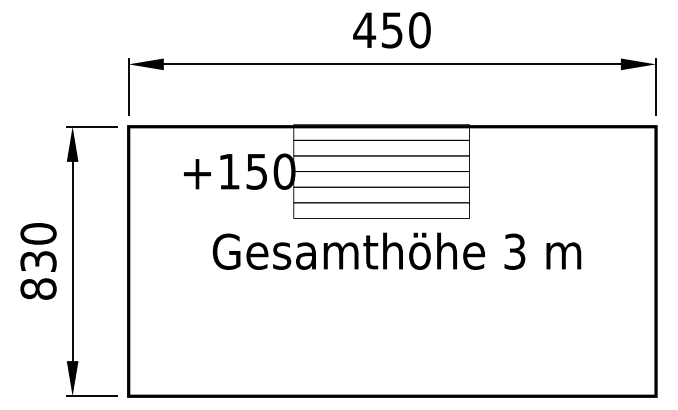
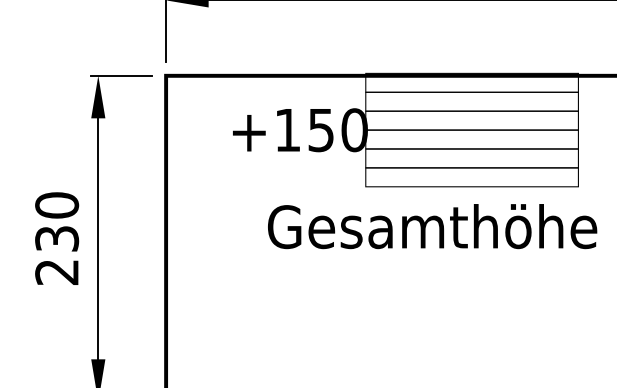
text: (38, 288) -> (57, 271), 830 -> 230

